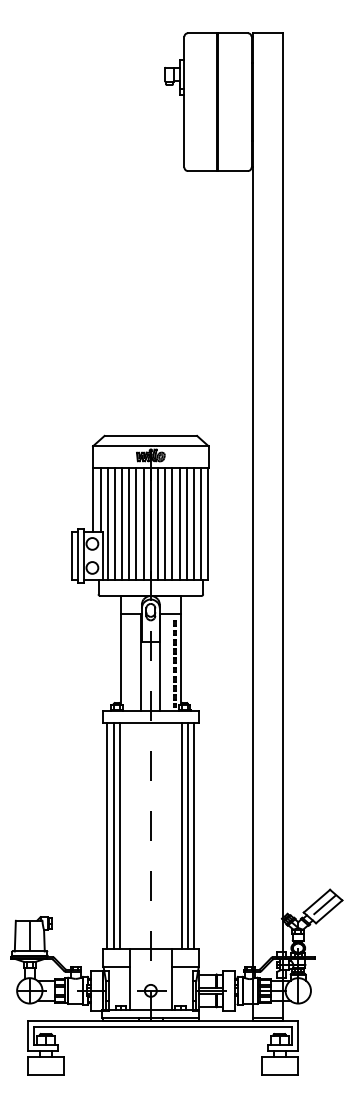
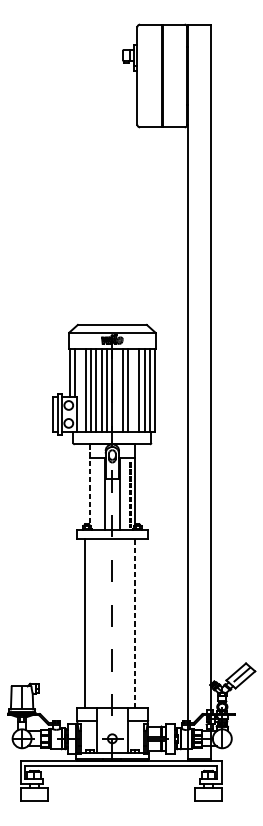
line: (107, 523) -> (80, 390), removed
line: (158, 523) -> (118, 390), removed
line: (179, 523) -> (133, 390), removed
line: (120, 650) -> (89, 484), solid -> dashed
line: (107, 835) -> (80, 622), removed
line: (119, 835) -> (88, 622), removed
line: (187, 835) -> (139, 622), removed
line: (194, 835) -> (144, 622), removed
line: (181, 836) -> (135, 623), solid -> dashed

